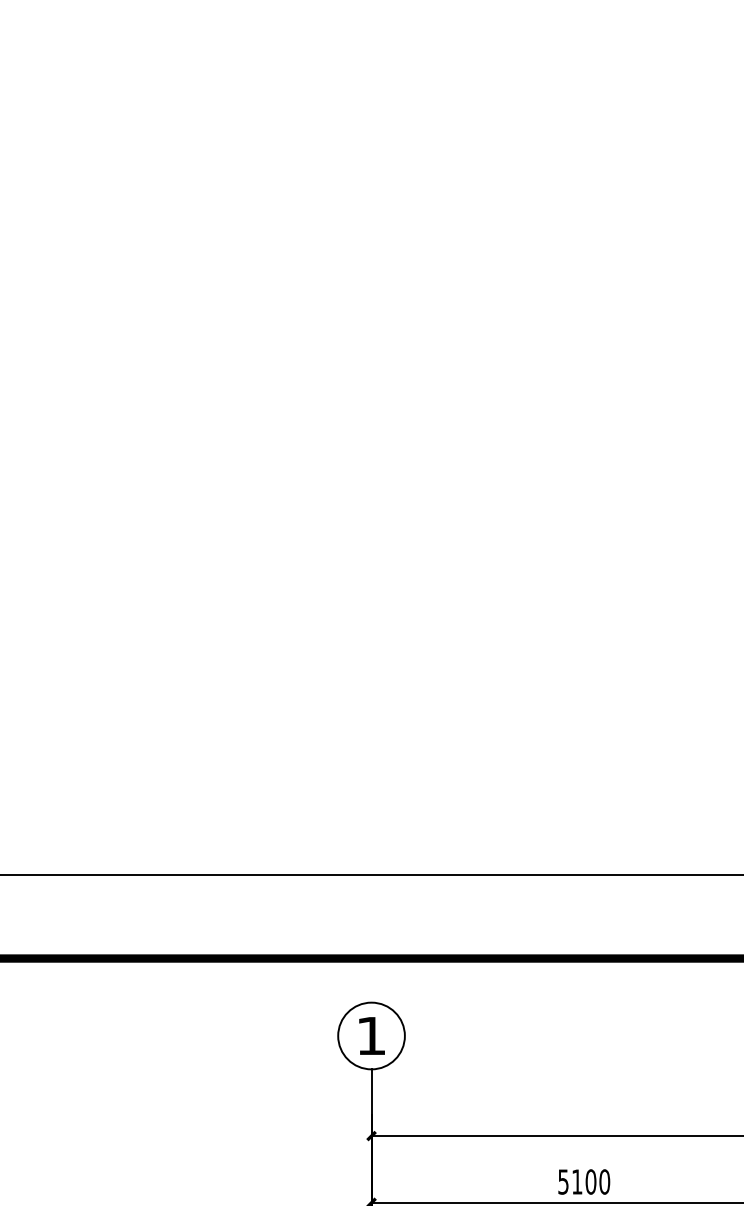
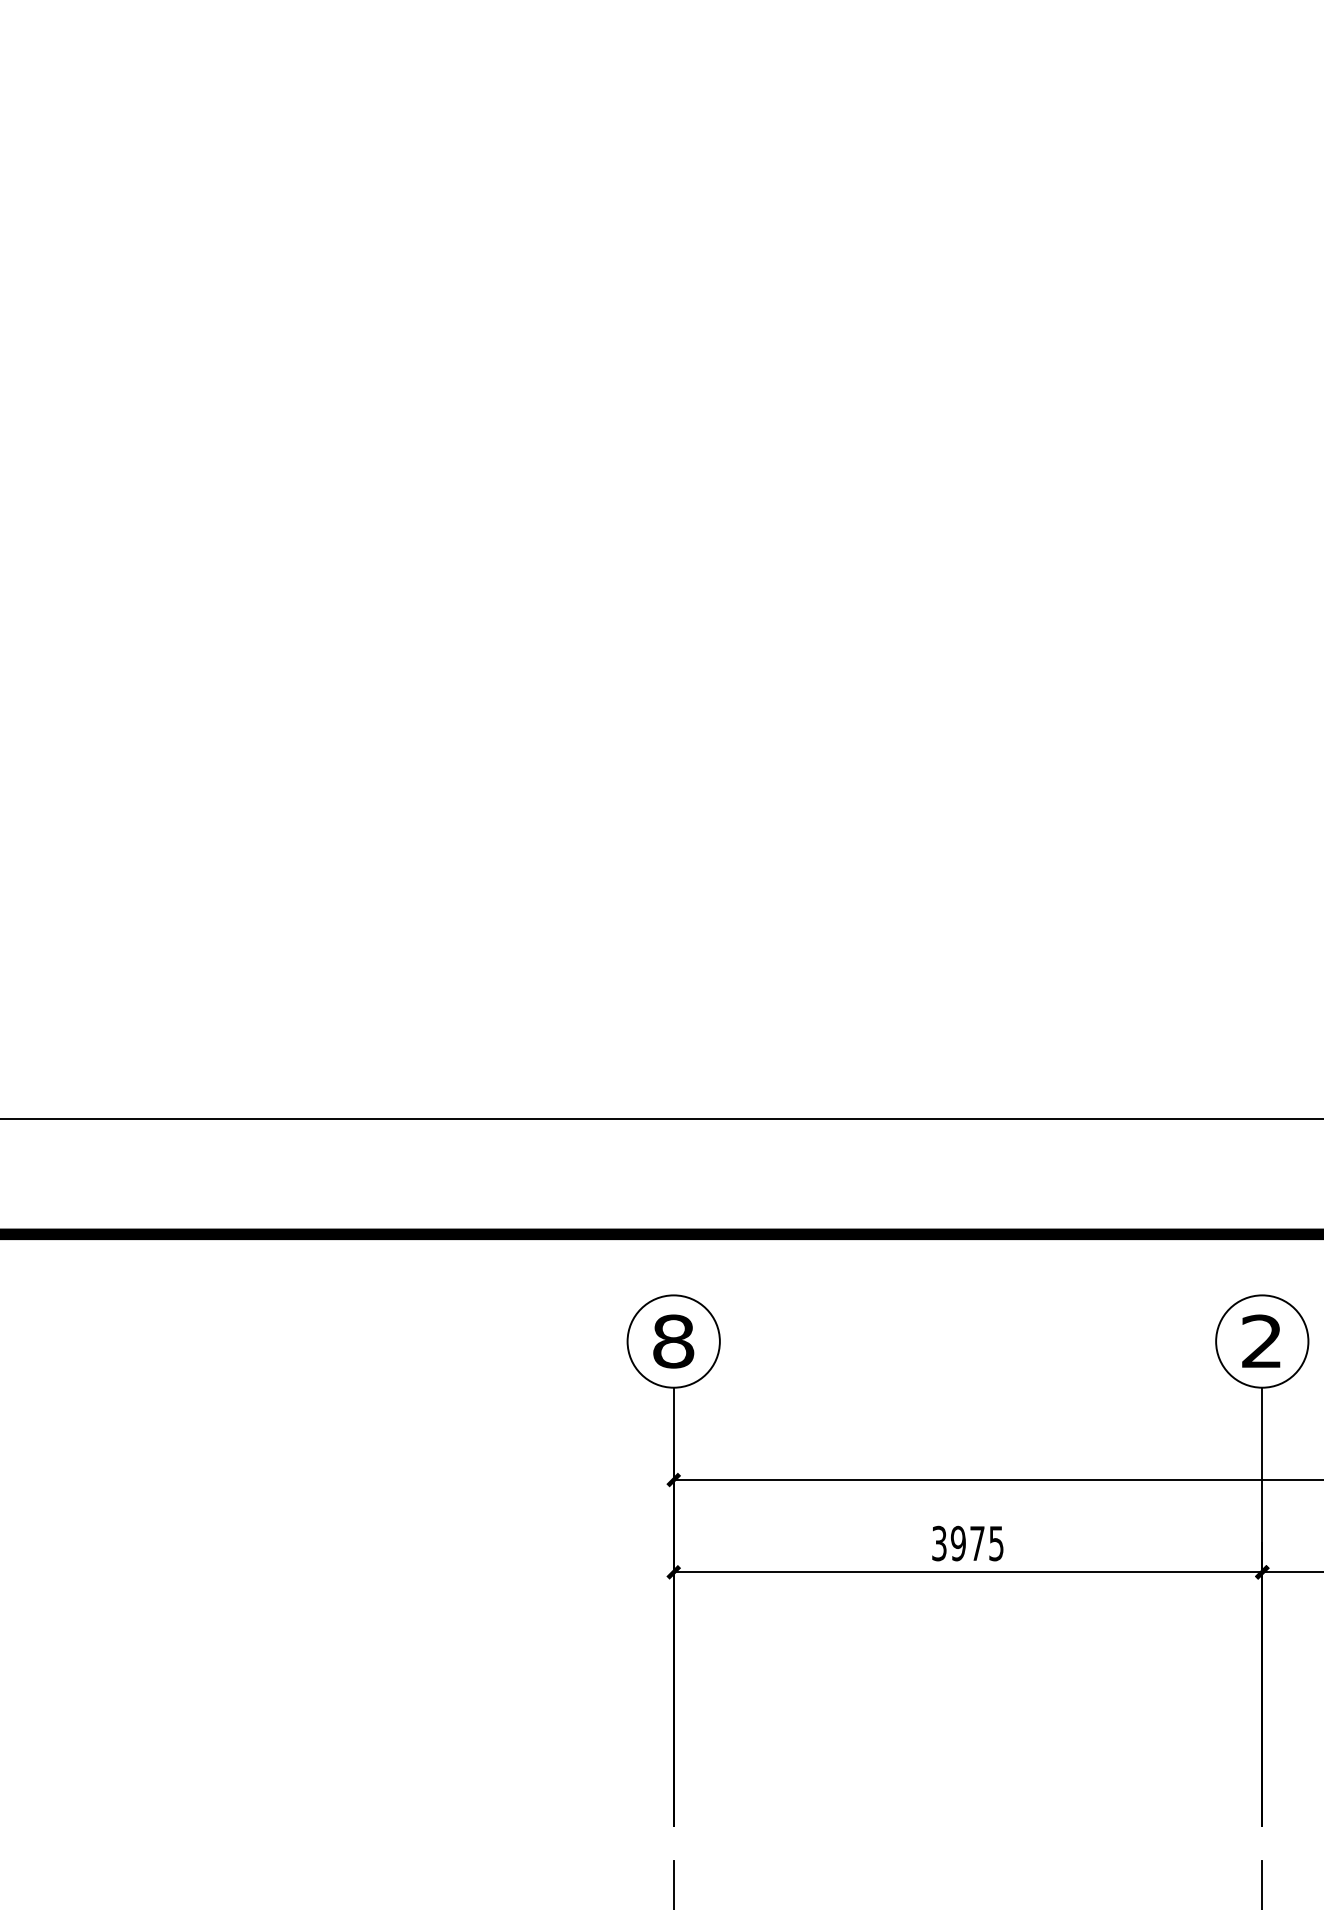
text: (371, 1035) -> (673, 1341), 1 -> 8
text: (584, 1181) -> (968, 1543), 5100 -> 3975

